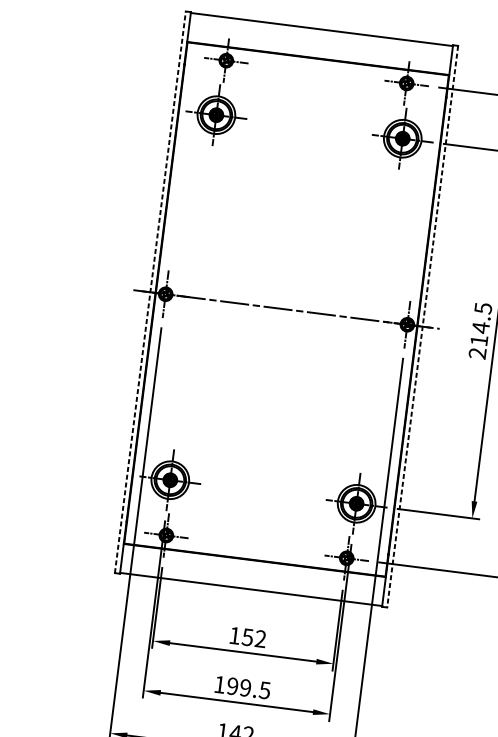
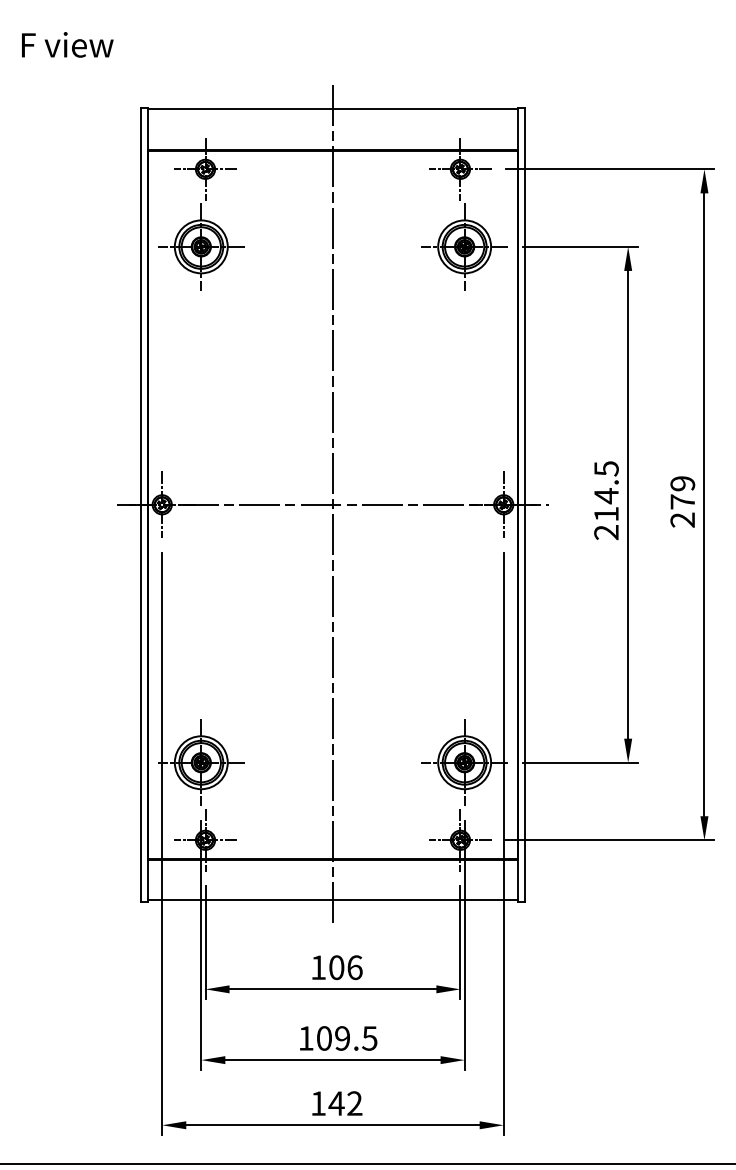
line: (150, 292) -> (140, 504), dashed -> solid
line: (286, 309) -> (332, 504), added
line: (422, 326) -> (525, 504), dashed -> solid
text: (254, 638) -> (345, 967), 152 -> 106
text: (232, 686) -> (323, 1038), 199.5 -> 109.5

